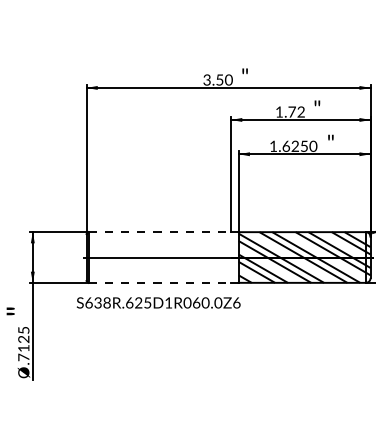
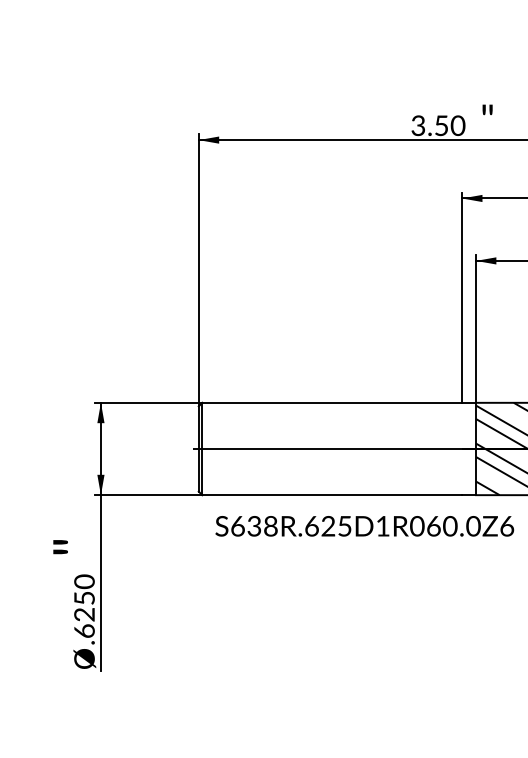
line: (160, 232) -> (333, 403), dashed -> solid
line: (160, 282) -> (333, 494), dashed -> solid
text: (158, 302) -> (364, 525), moved
text: (23, 343) -> (83, 605), .7125 -> .6250

